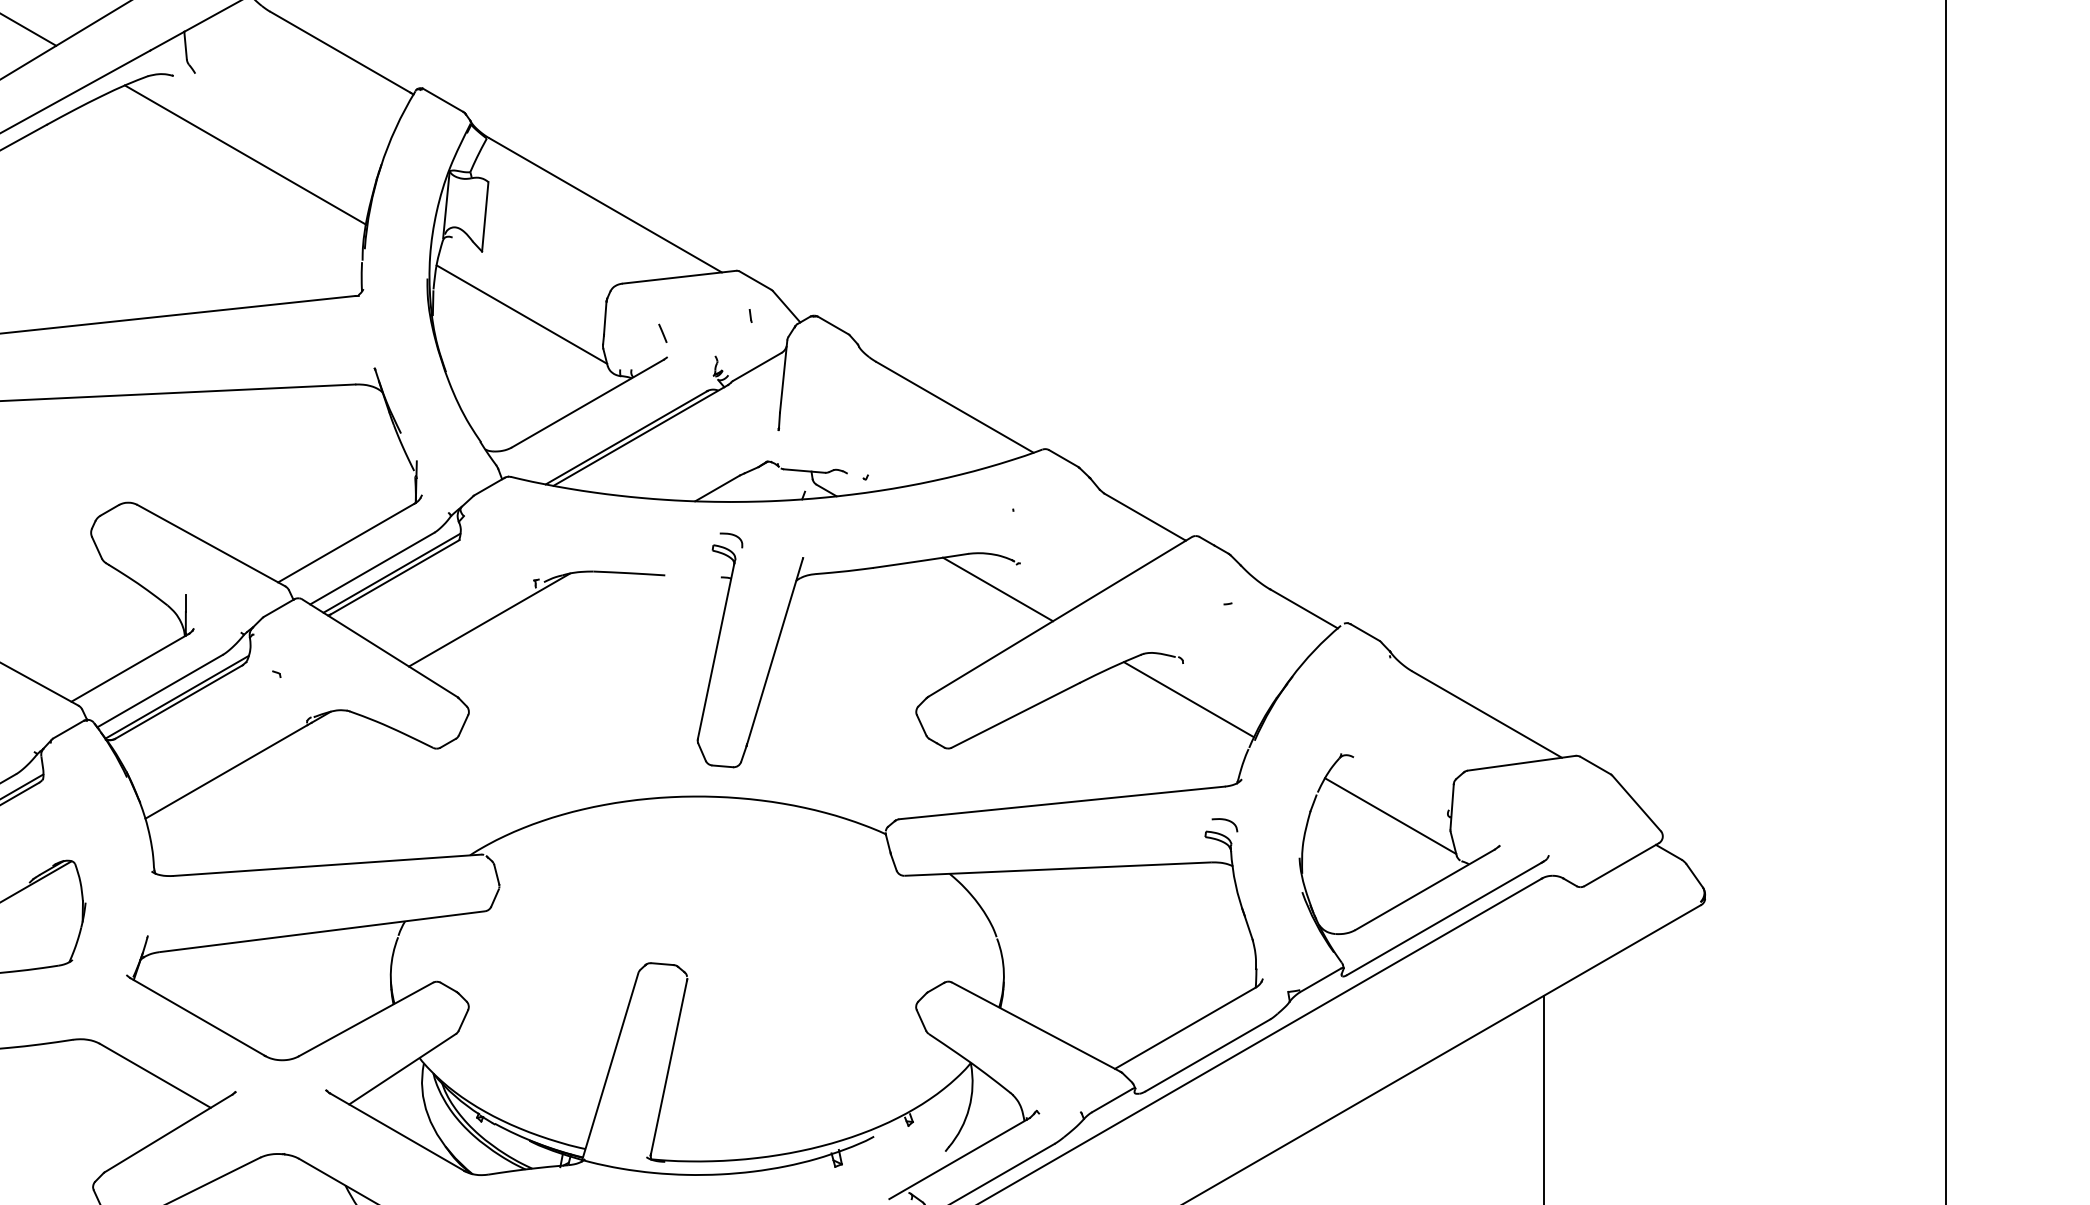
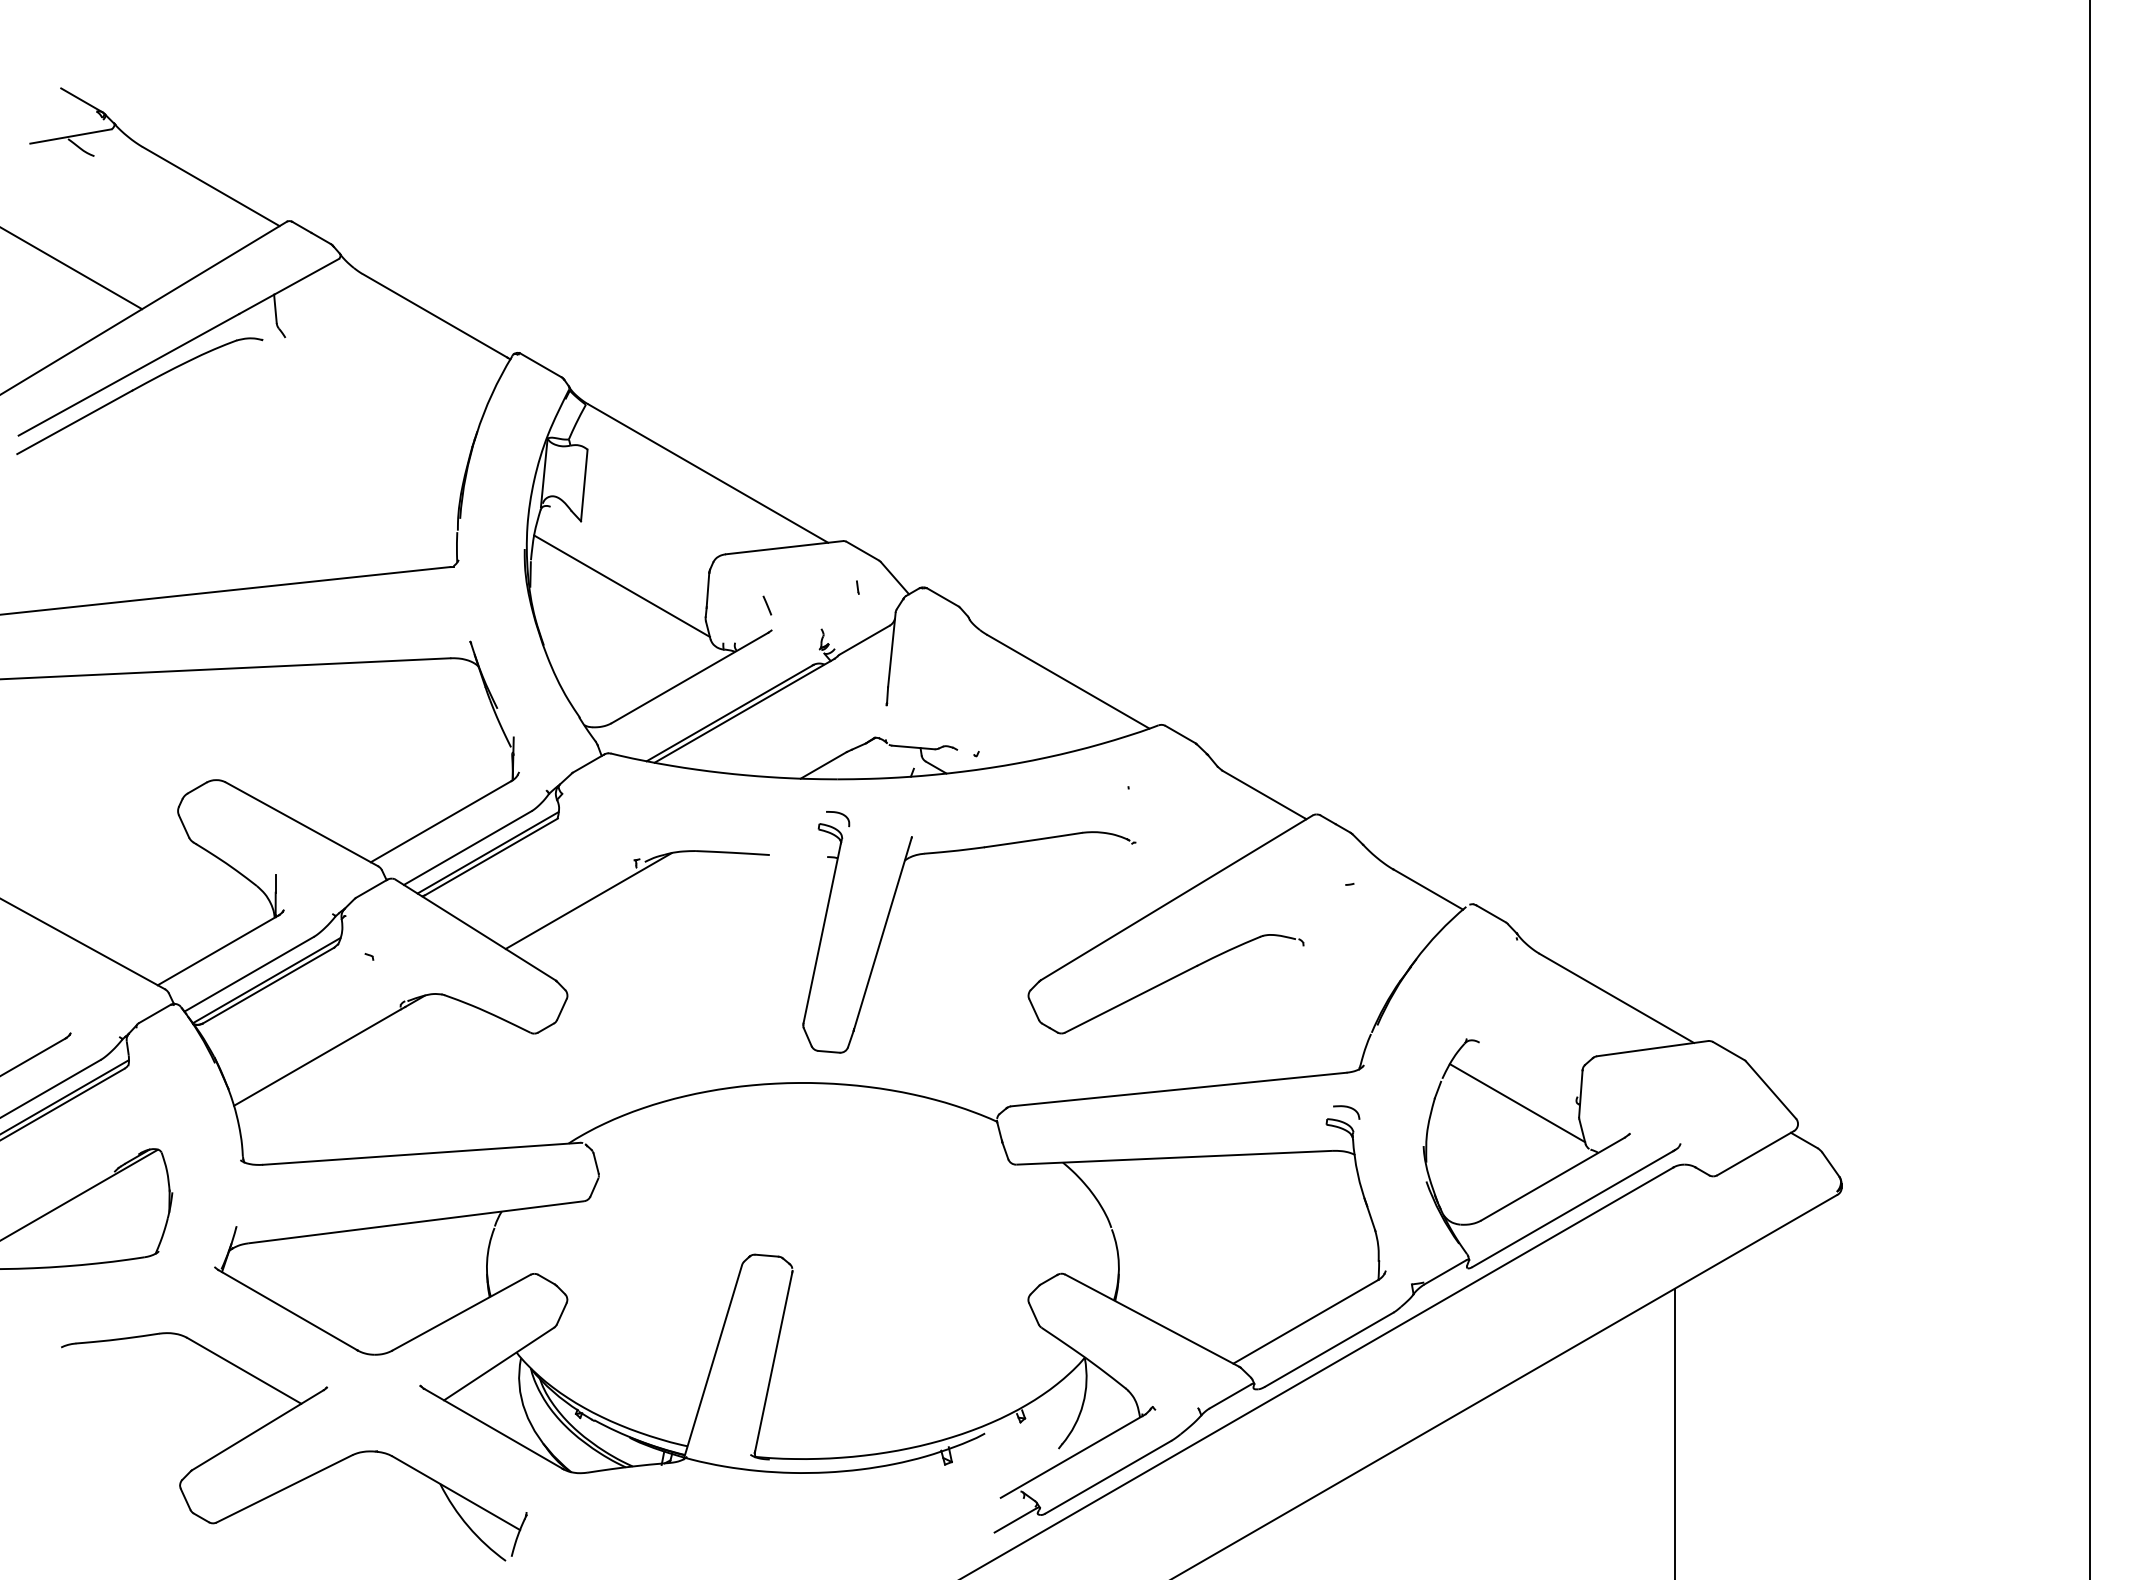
line: (244, 154) -> (336, 421), removed
line: (997, 589) -> (1112, 869), removed
line: (1188, 699) -> (1309, 982), removed

